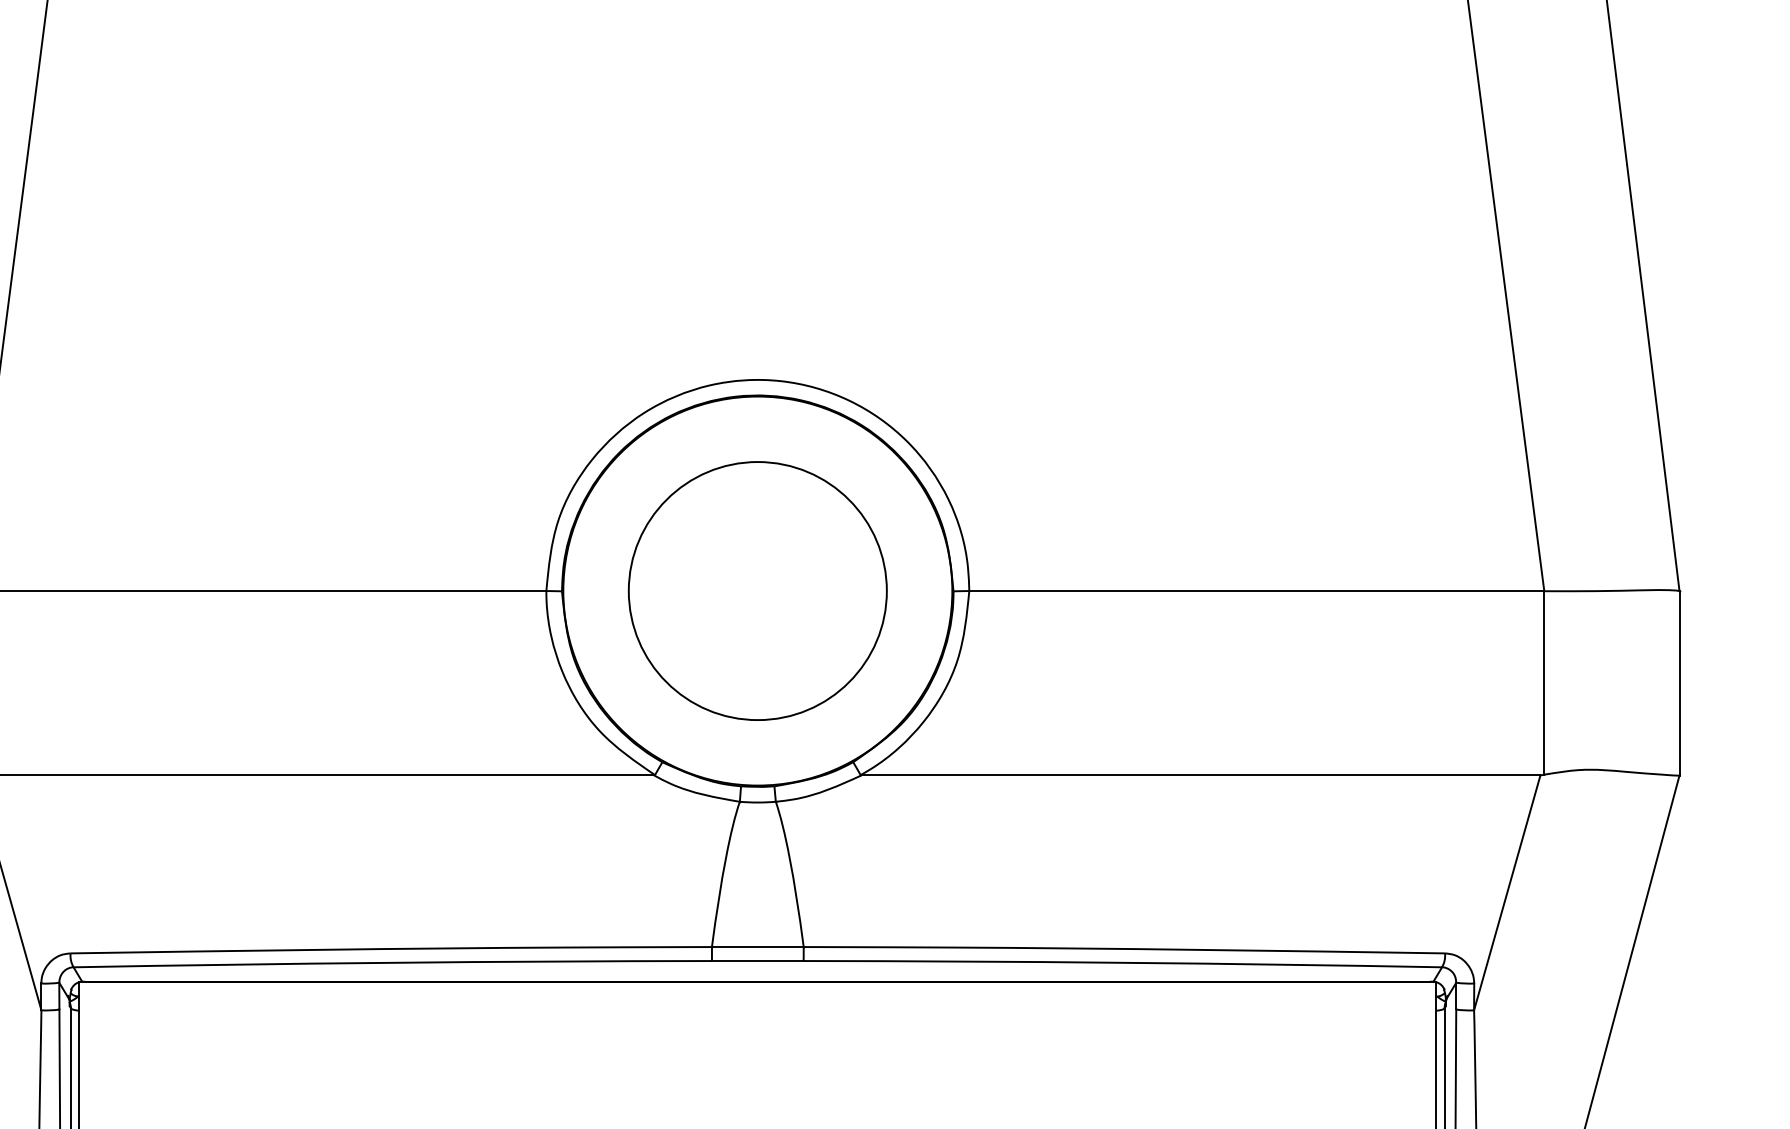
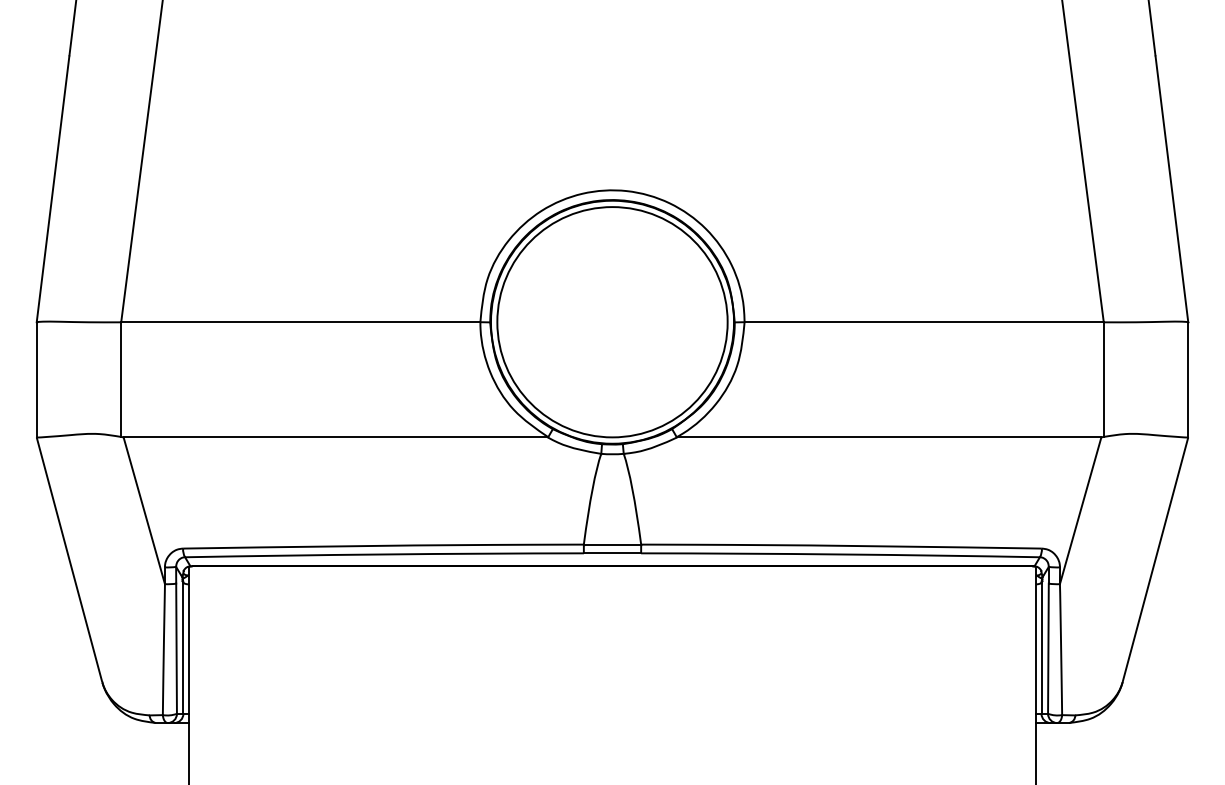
circle: (757, 591) -> (612, 322), size x1.43

